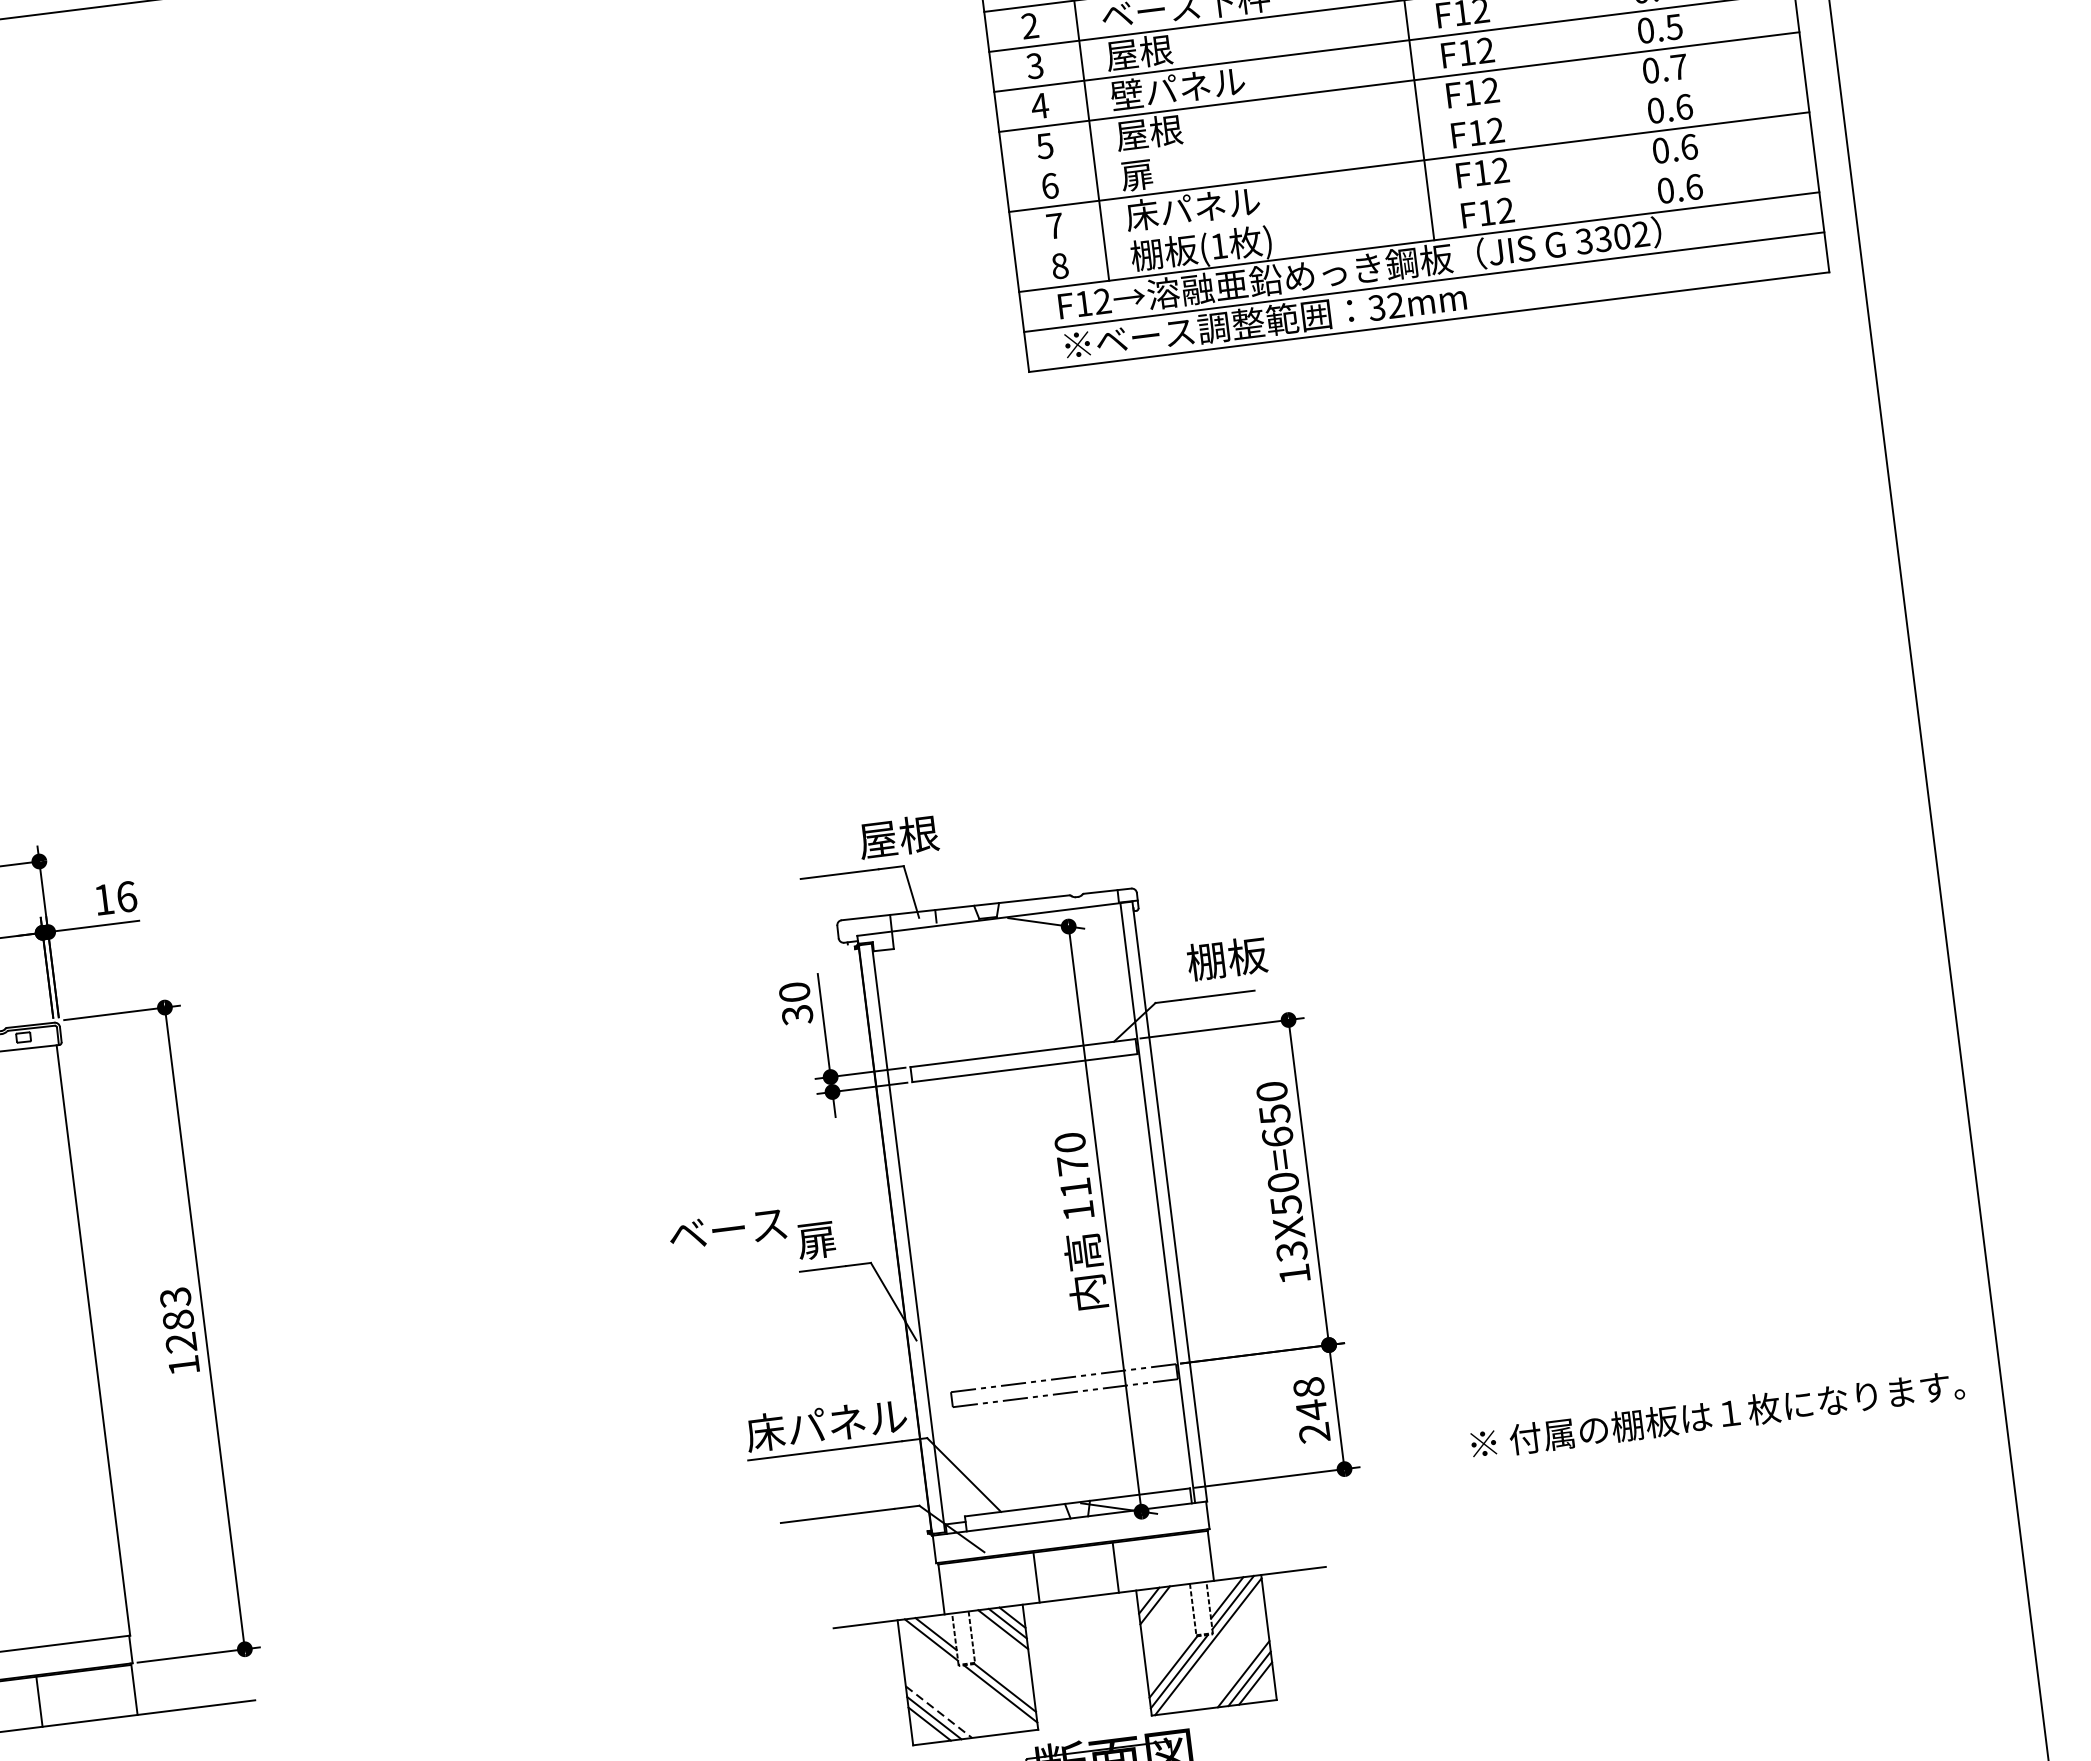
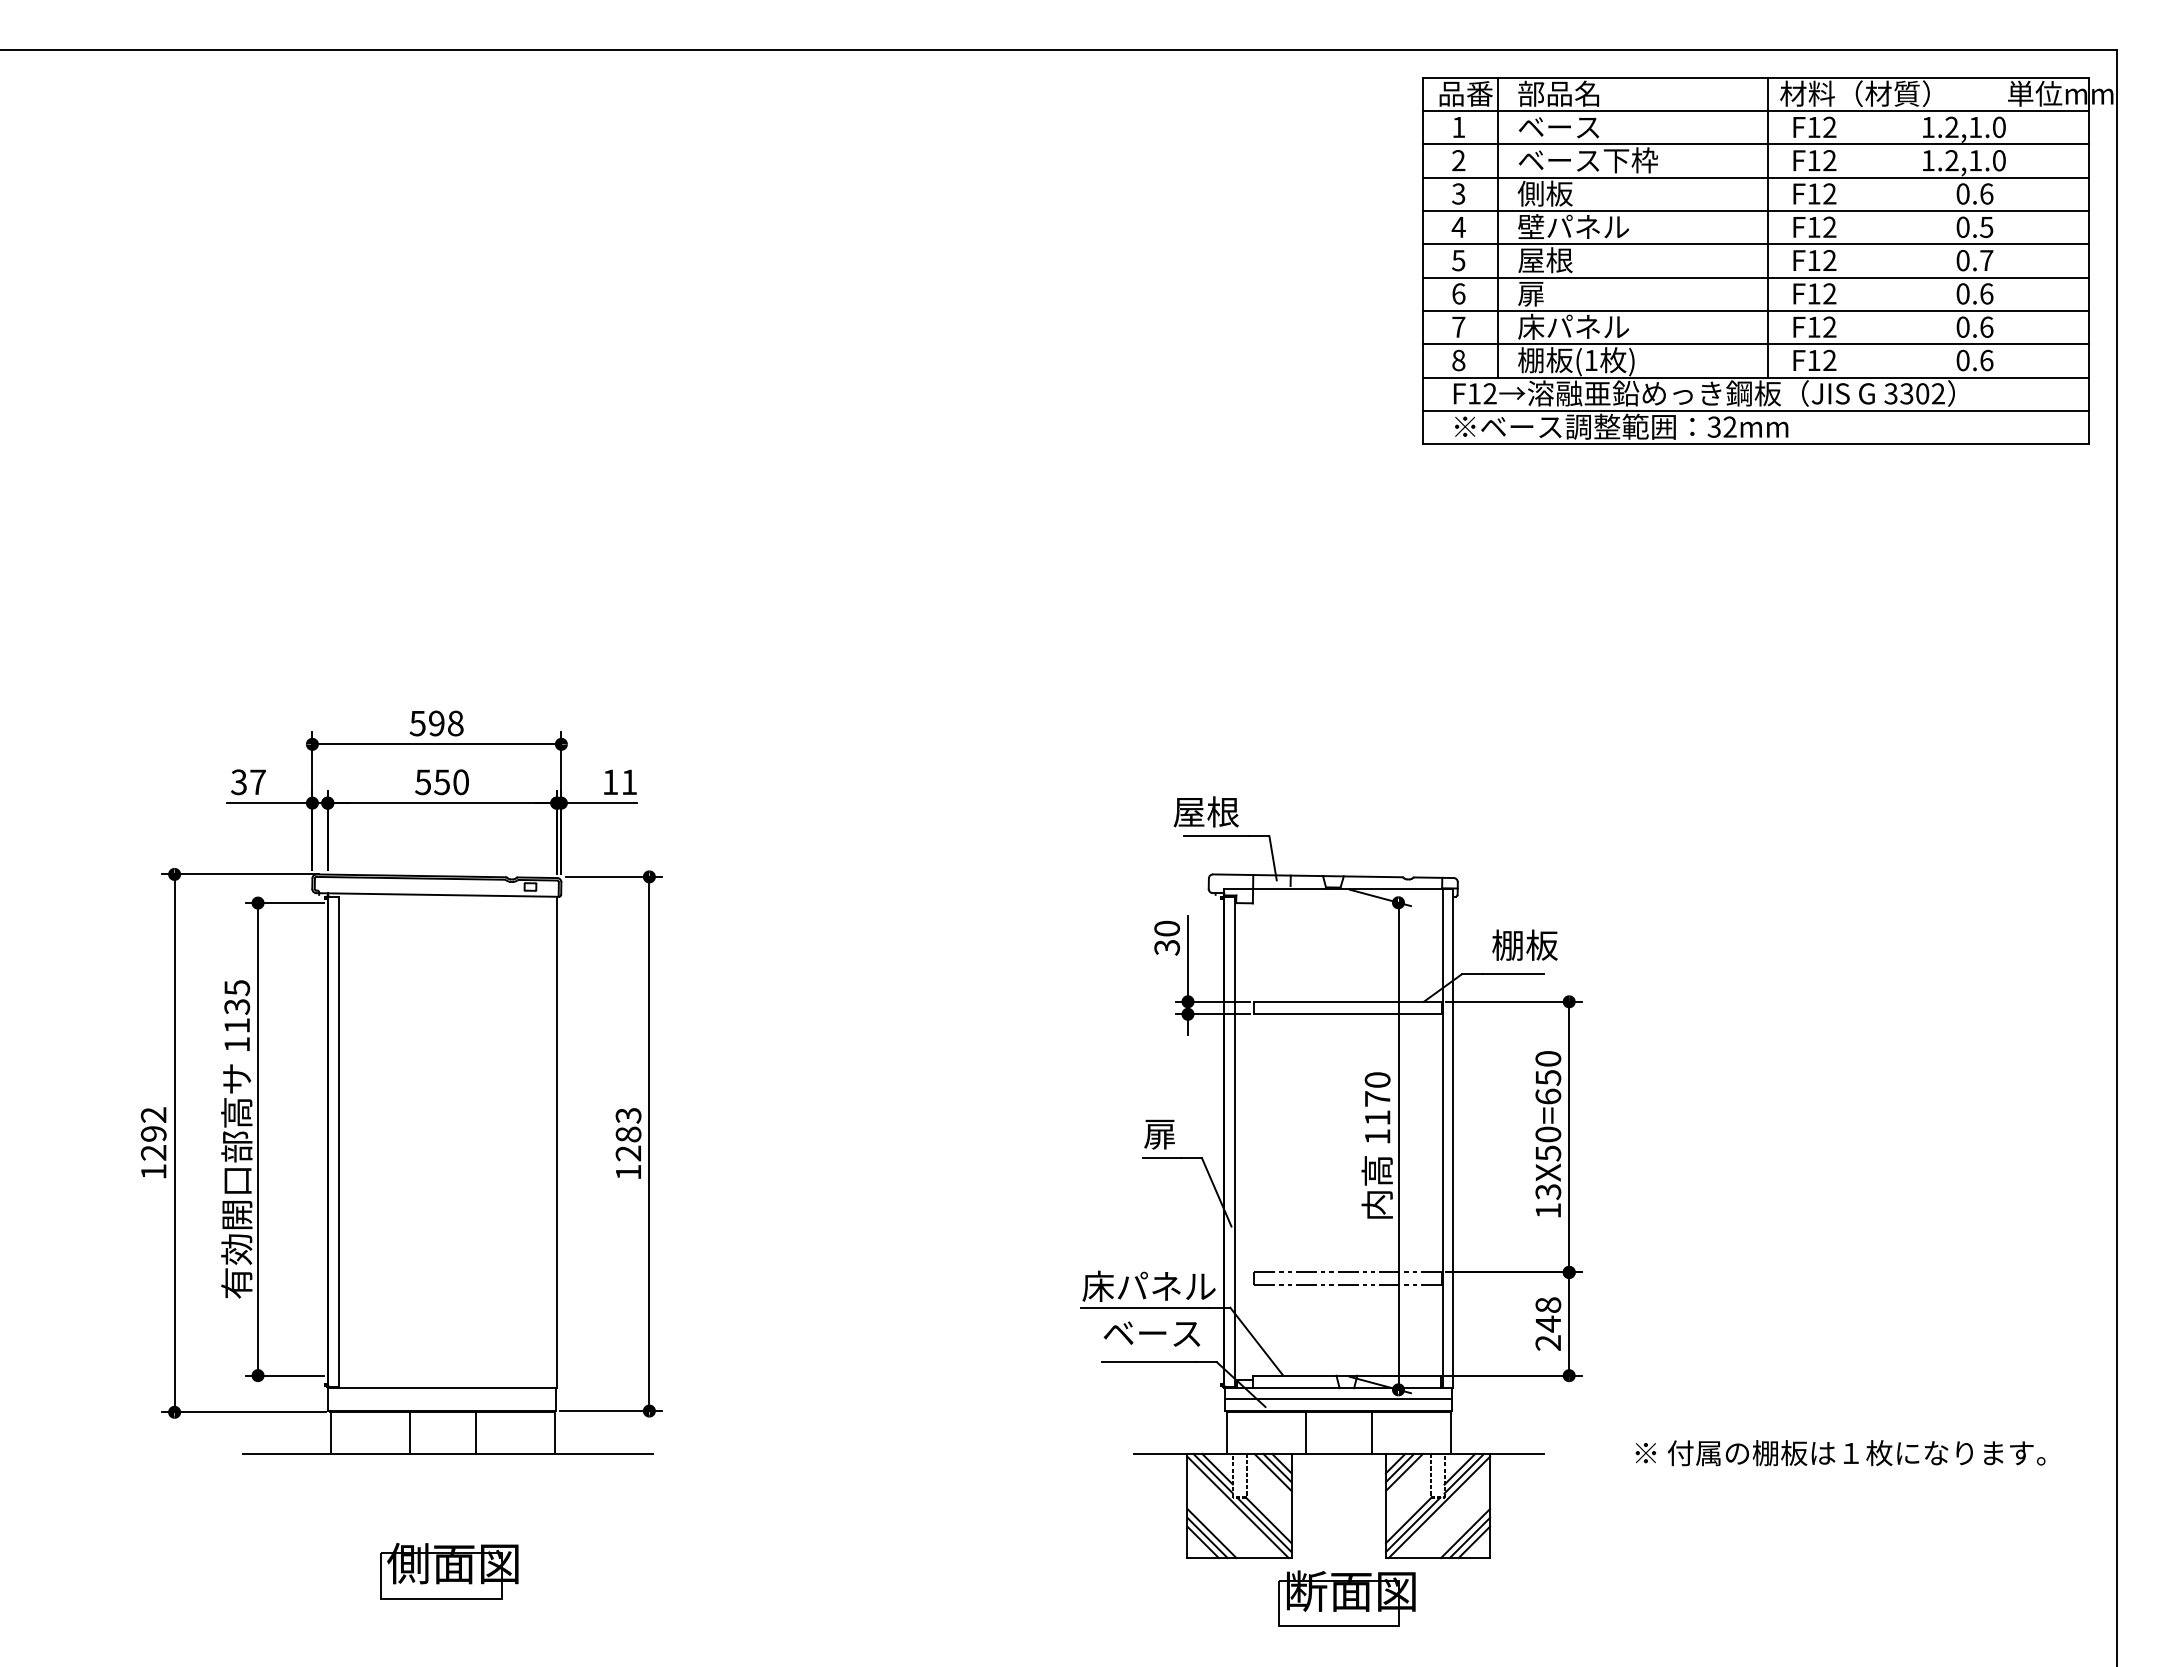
text: (1137, 52) -> (1544, 193), 屋根 -> 側板
line: (1404, 121) -> (1755, 277), added
line: (1414, 202) -> (1755, 344), added
text: (897, 836) -> (1205, 811), moved
text: (126, 897) -> (629, 782), 16 -> 11
text: (727, 1229) -> (1151, 1333), moved
text: (1717, 1415) -> (1840, 1453), moved
line: (1070, 1531) -> (1338, 1398), added
line: (1161, 1608) -> (1404, 1471), added
line: (965, 1677) -> (1237, 1507), added
line: (938, 1712) -> (1211, 1533), dashed -> solid

